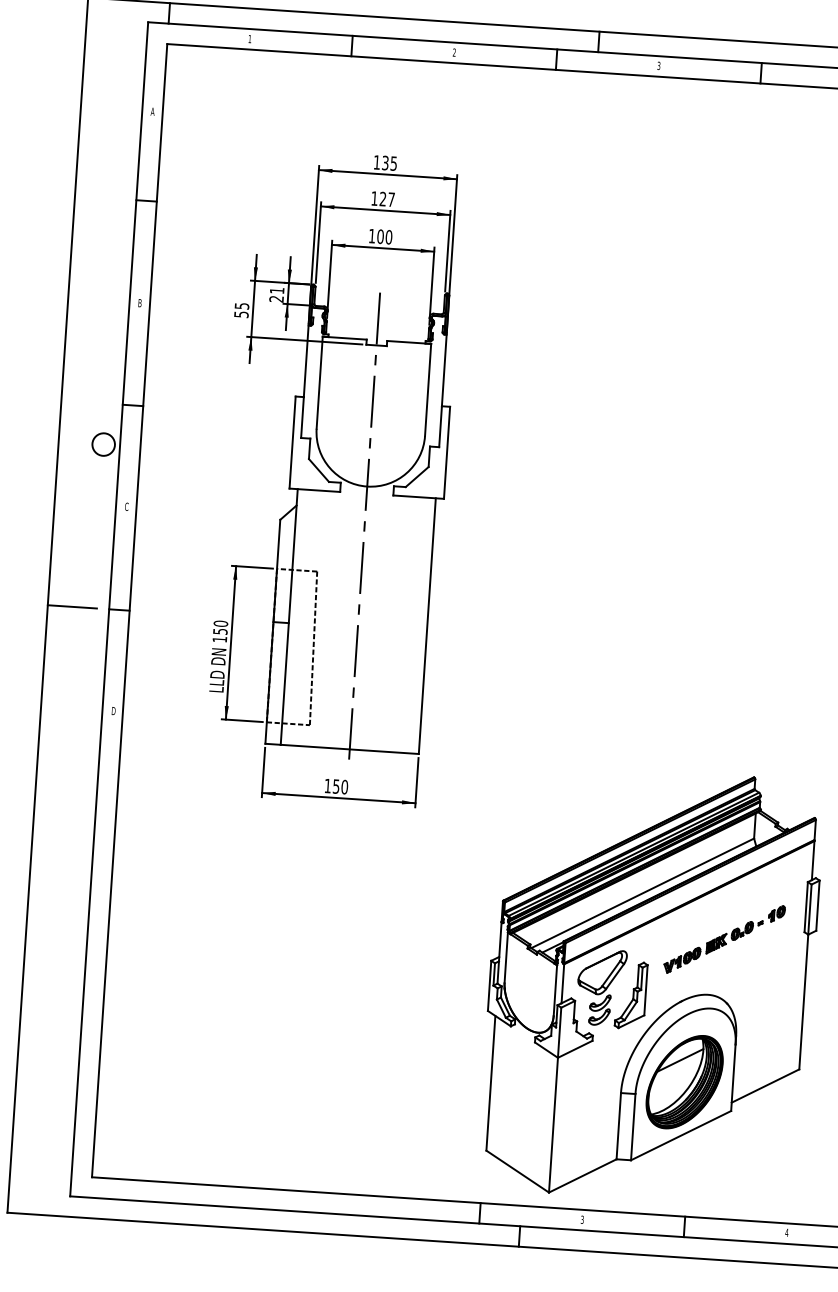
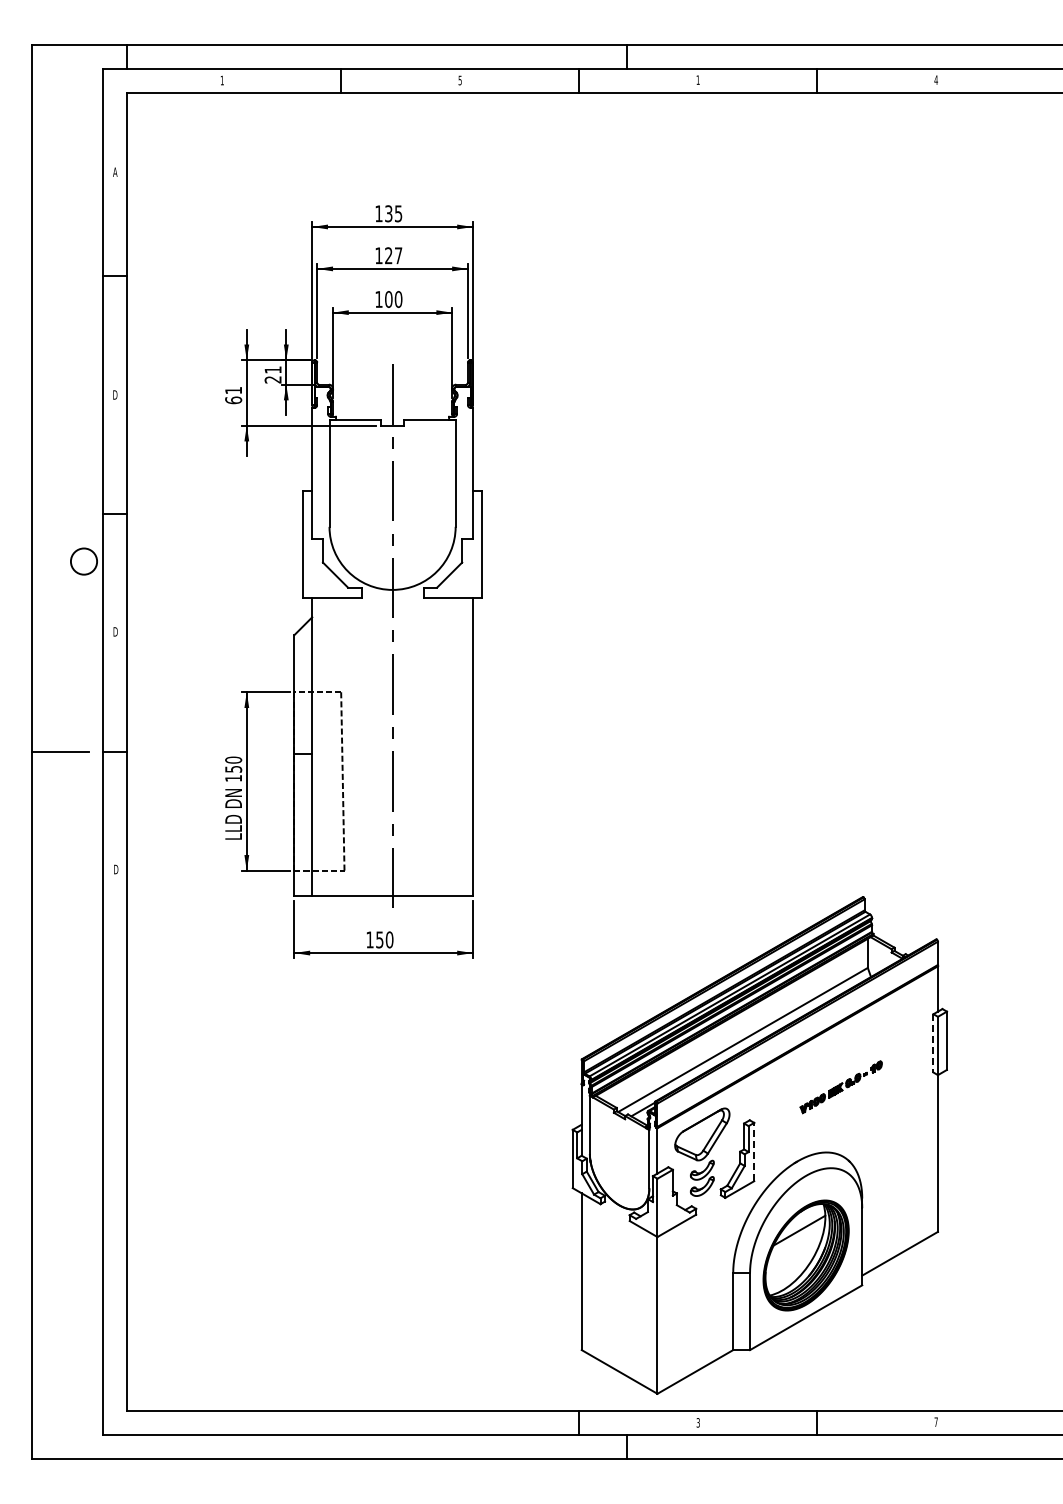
text: (453, 52) -> (459, 80), 2 -> 5
text: (658, 65) -> (697, 79), 3 -> 1
text: (140, 302) -> (115, 394), B -> D
text: (241, 310) -> (233, 395), 55 -> 61
text: (126, 506) -> (115, 631), C -> D
line: (806, 907) -> (933, 1043), solid -> dashed
part: (723, 939) -> (840, 1087), size x0.6
line: (646, 989) -> (754, 1151), solid -> dashed
text: (786, 1232) -> (935, 1421), 4 -> 7

